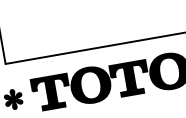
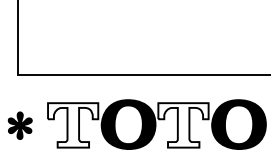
fill: (130, 79) -> (183, 125), removed
fill: (51, 92) -> (73, 125), removed

